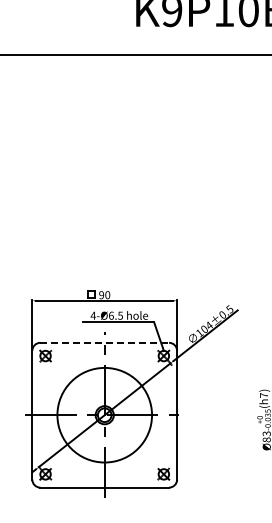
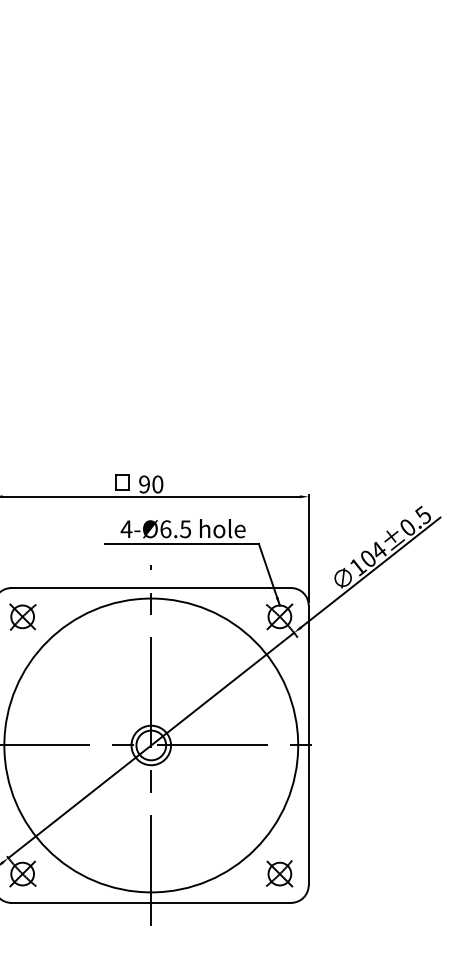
line: (105, 342) -> (152, 587), dashed -> solid
circle: (104, 414) -> (150, 743), size x1.43

